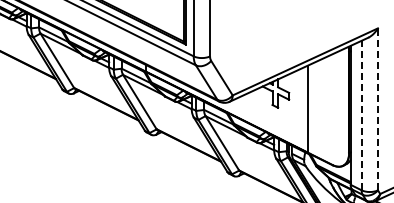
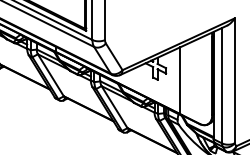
line: (377, 109) -> (234, 81), dashed -> solid
line: (361, 115) -> (221, 85), dashed -> solid

